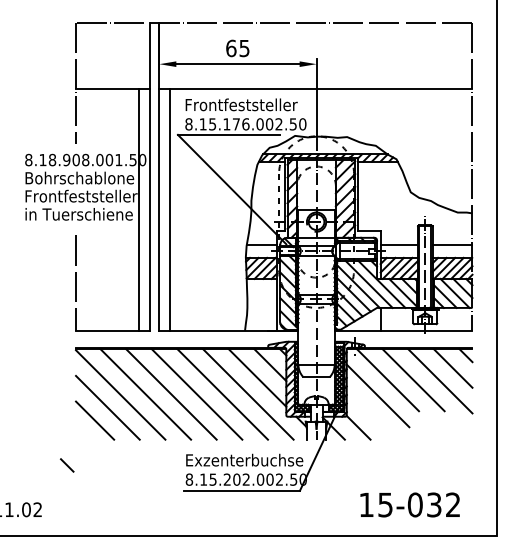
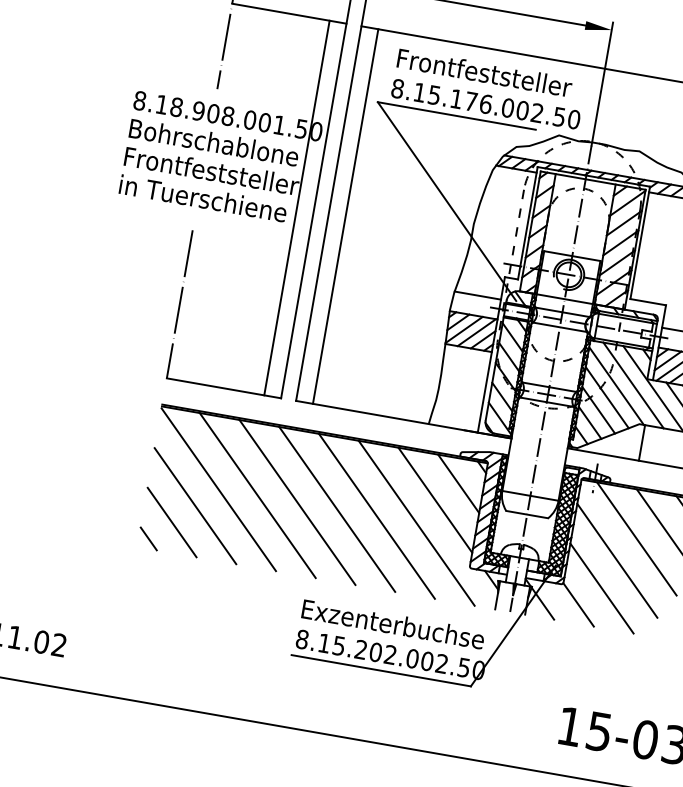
line: (371, 414) -> (602, 587), added
line: (67, 465) -> (149, 539), moved

